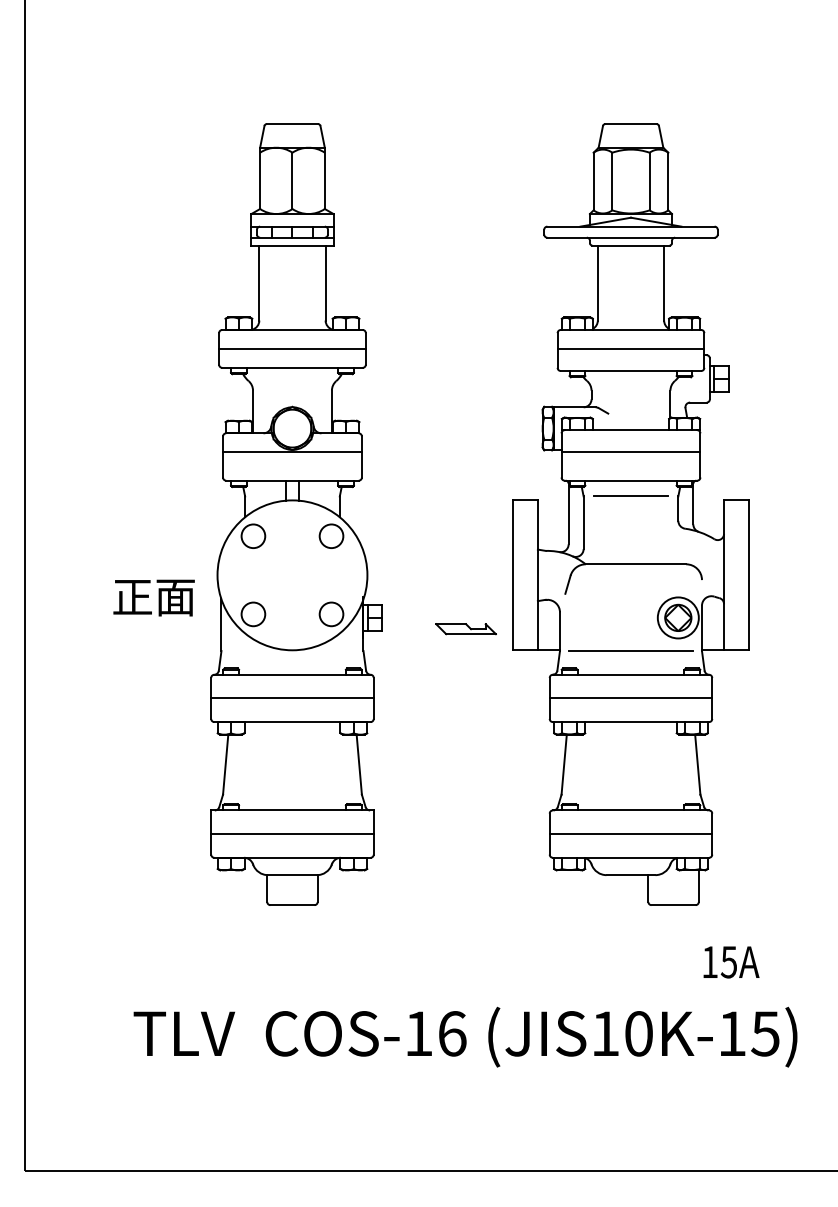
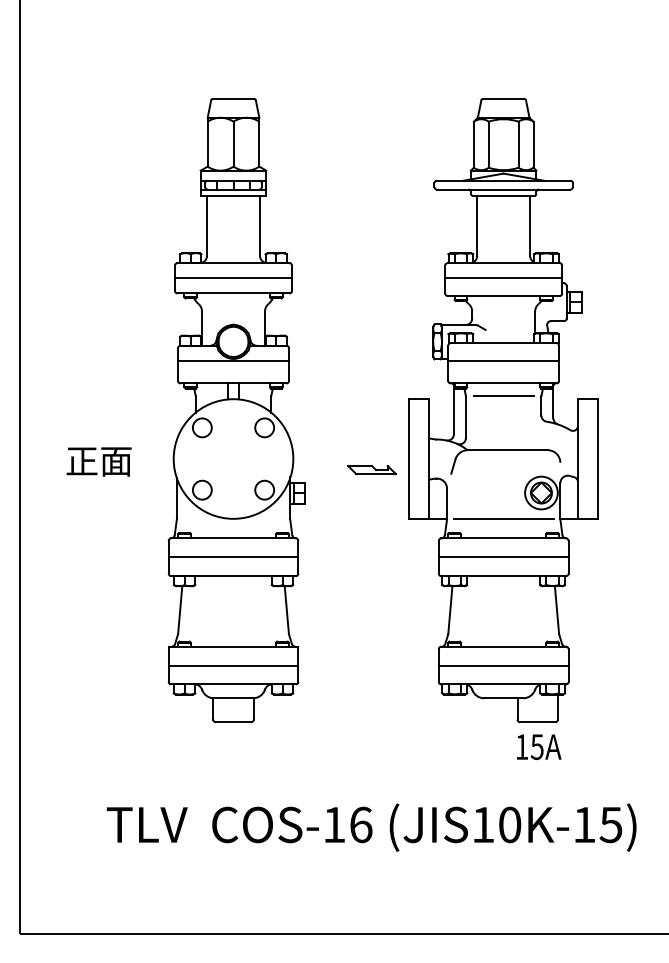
text: (153, 597) -> (98, 461), moved
part: (465, 629) -> (371, 470), moved
text: (731, 962) -> (539, 747), moved

